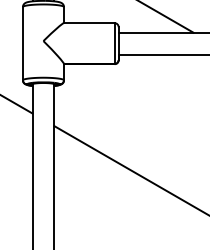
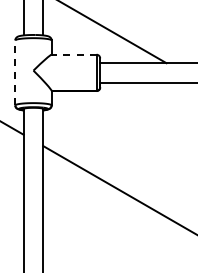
line: (89, 22) -> (74, 54), solid -> dashed
line: (23, 43) -> (15, 72), solid -> dashed

